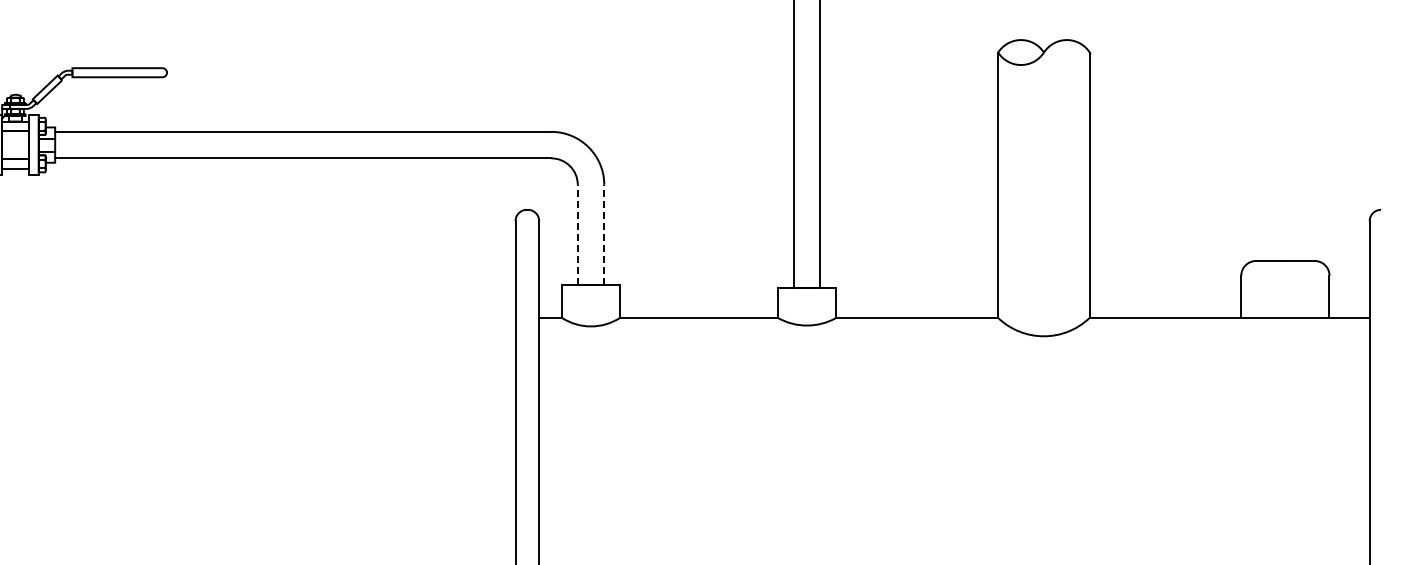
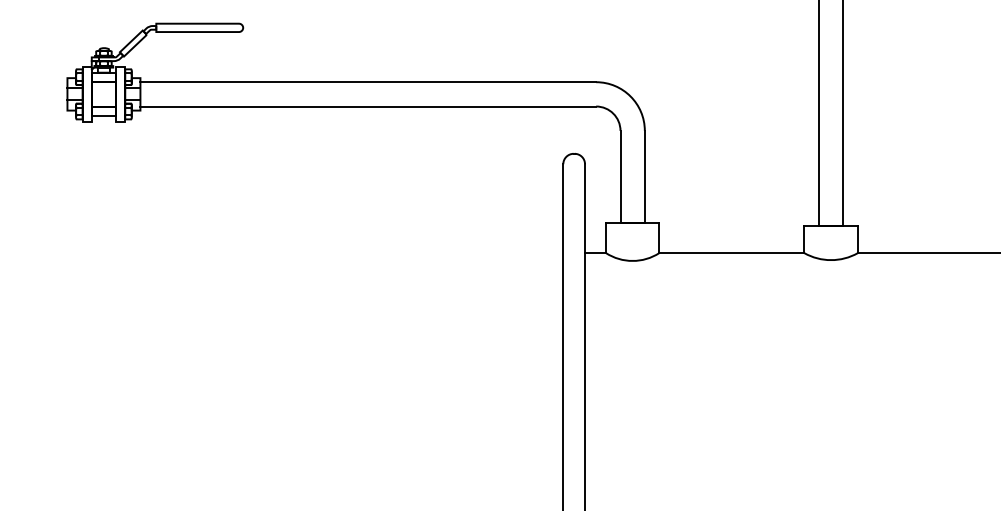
line: (577, 234) -> (620, 176), dashed -> solid
line: (604, 234) -> (645, 176), dashed -> solid

